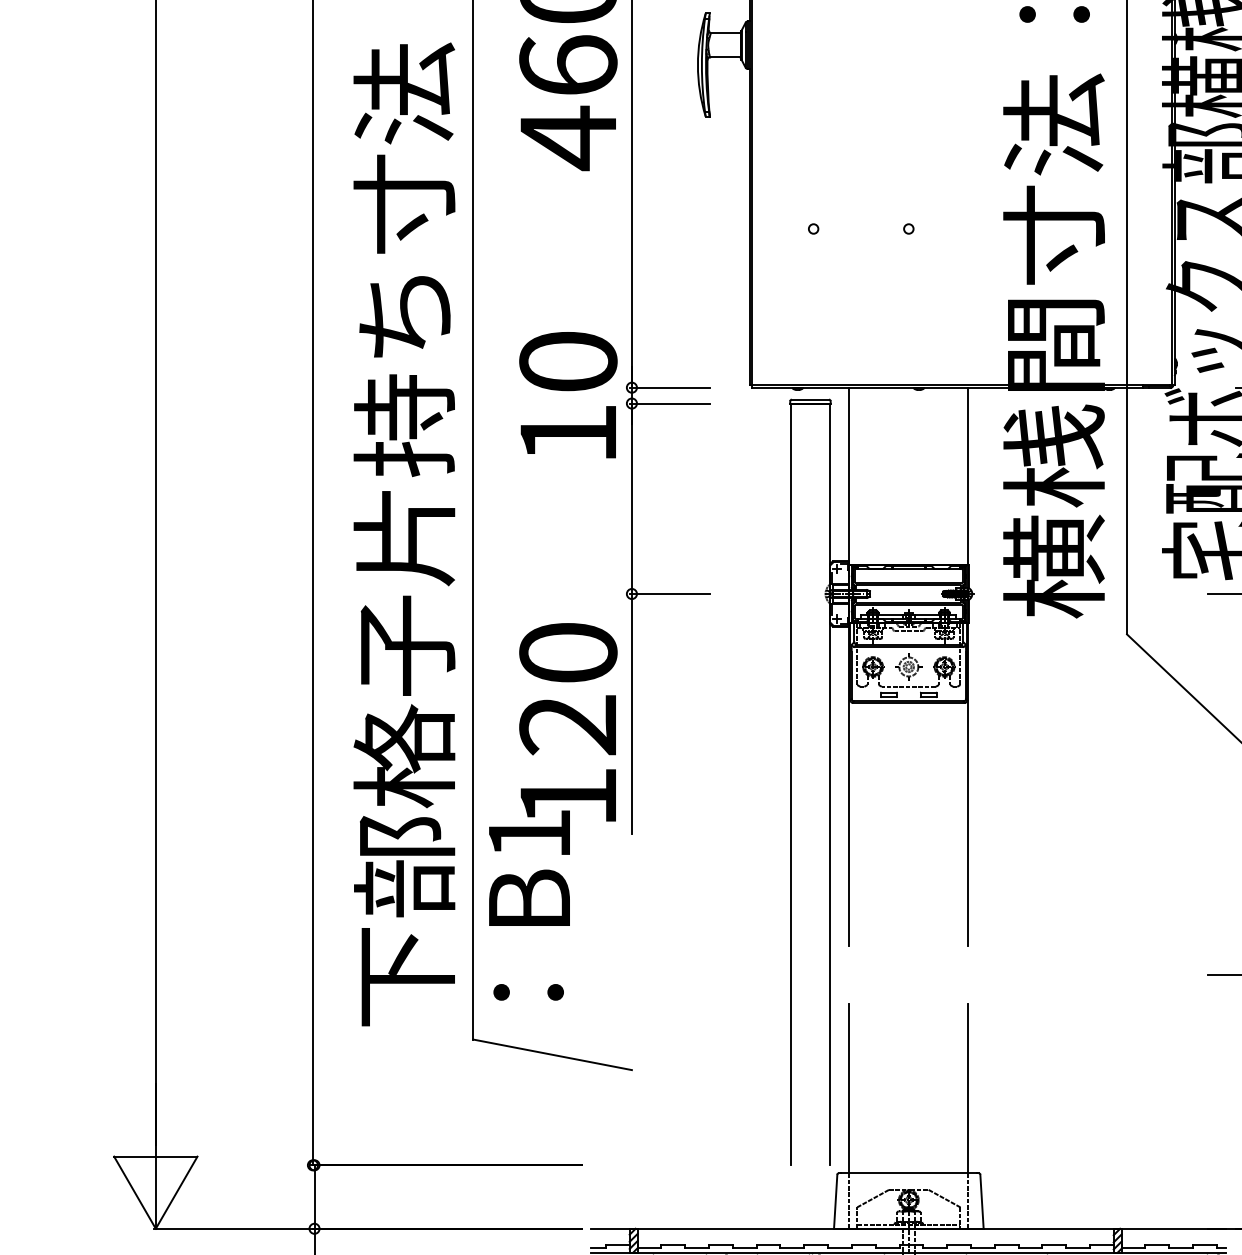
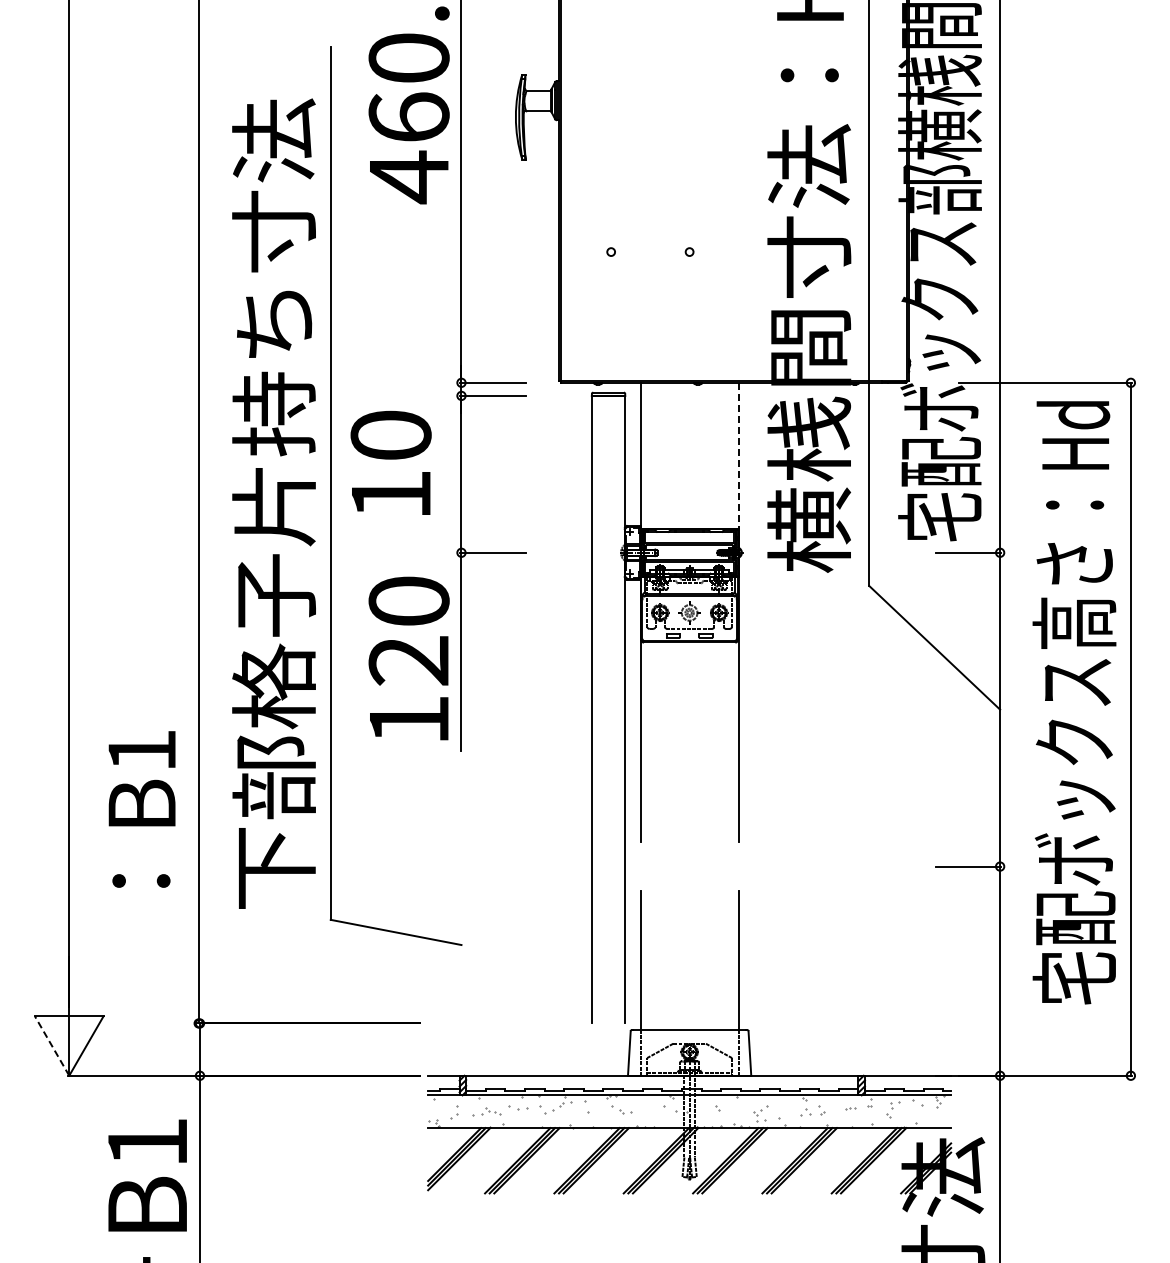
text: (567, 394) -> (390, 462), moved
line: (968, 475) -> (738, 455), solid -> dashed
text: (528, 905) -> (141, 809), moved
line: (134, 1192) -> (51, 1045), solid -> dashed

